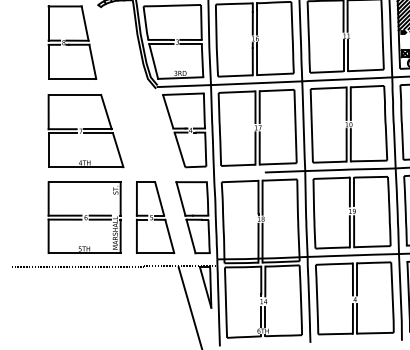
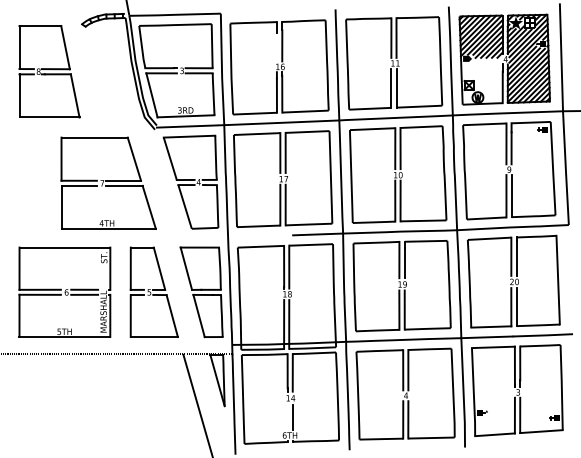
line: (252, 23) -> (276, 47), removed
part: (85, 130) -> (108, 182), moved
line: (261, 316) -> (287, 416), removed

